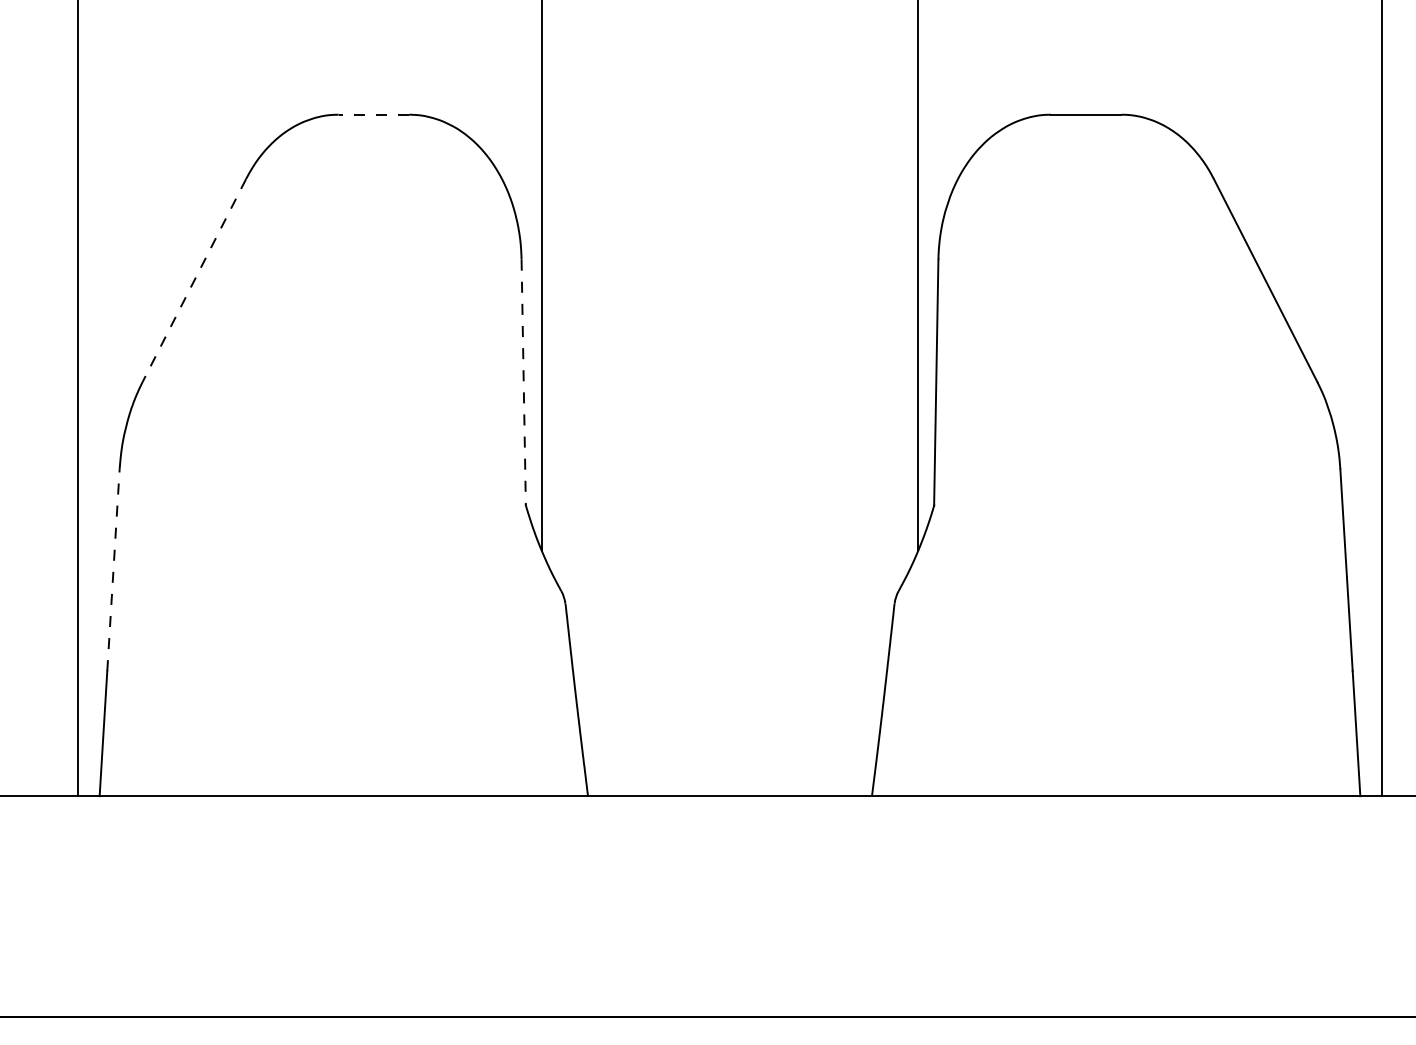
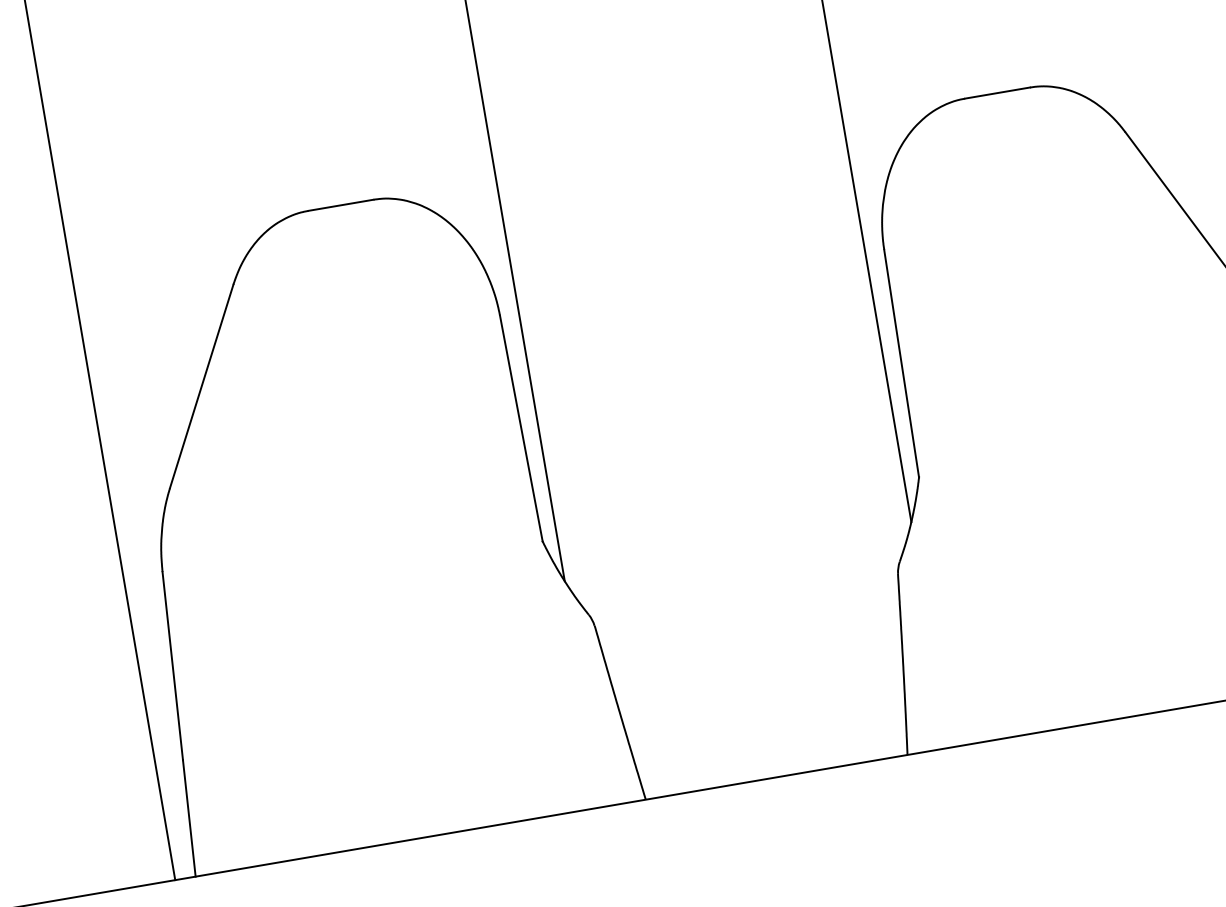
line: (373, 114) -> (340, 205), dashed -> solid
line: (194, 280) -> (201, 386), dashed -> solid
line: (523, 382) -> (521, 428), dashed -> solid
line: (113, 569) -> (172, 665), dashed -> solid

